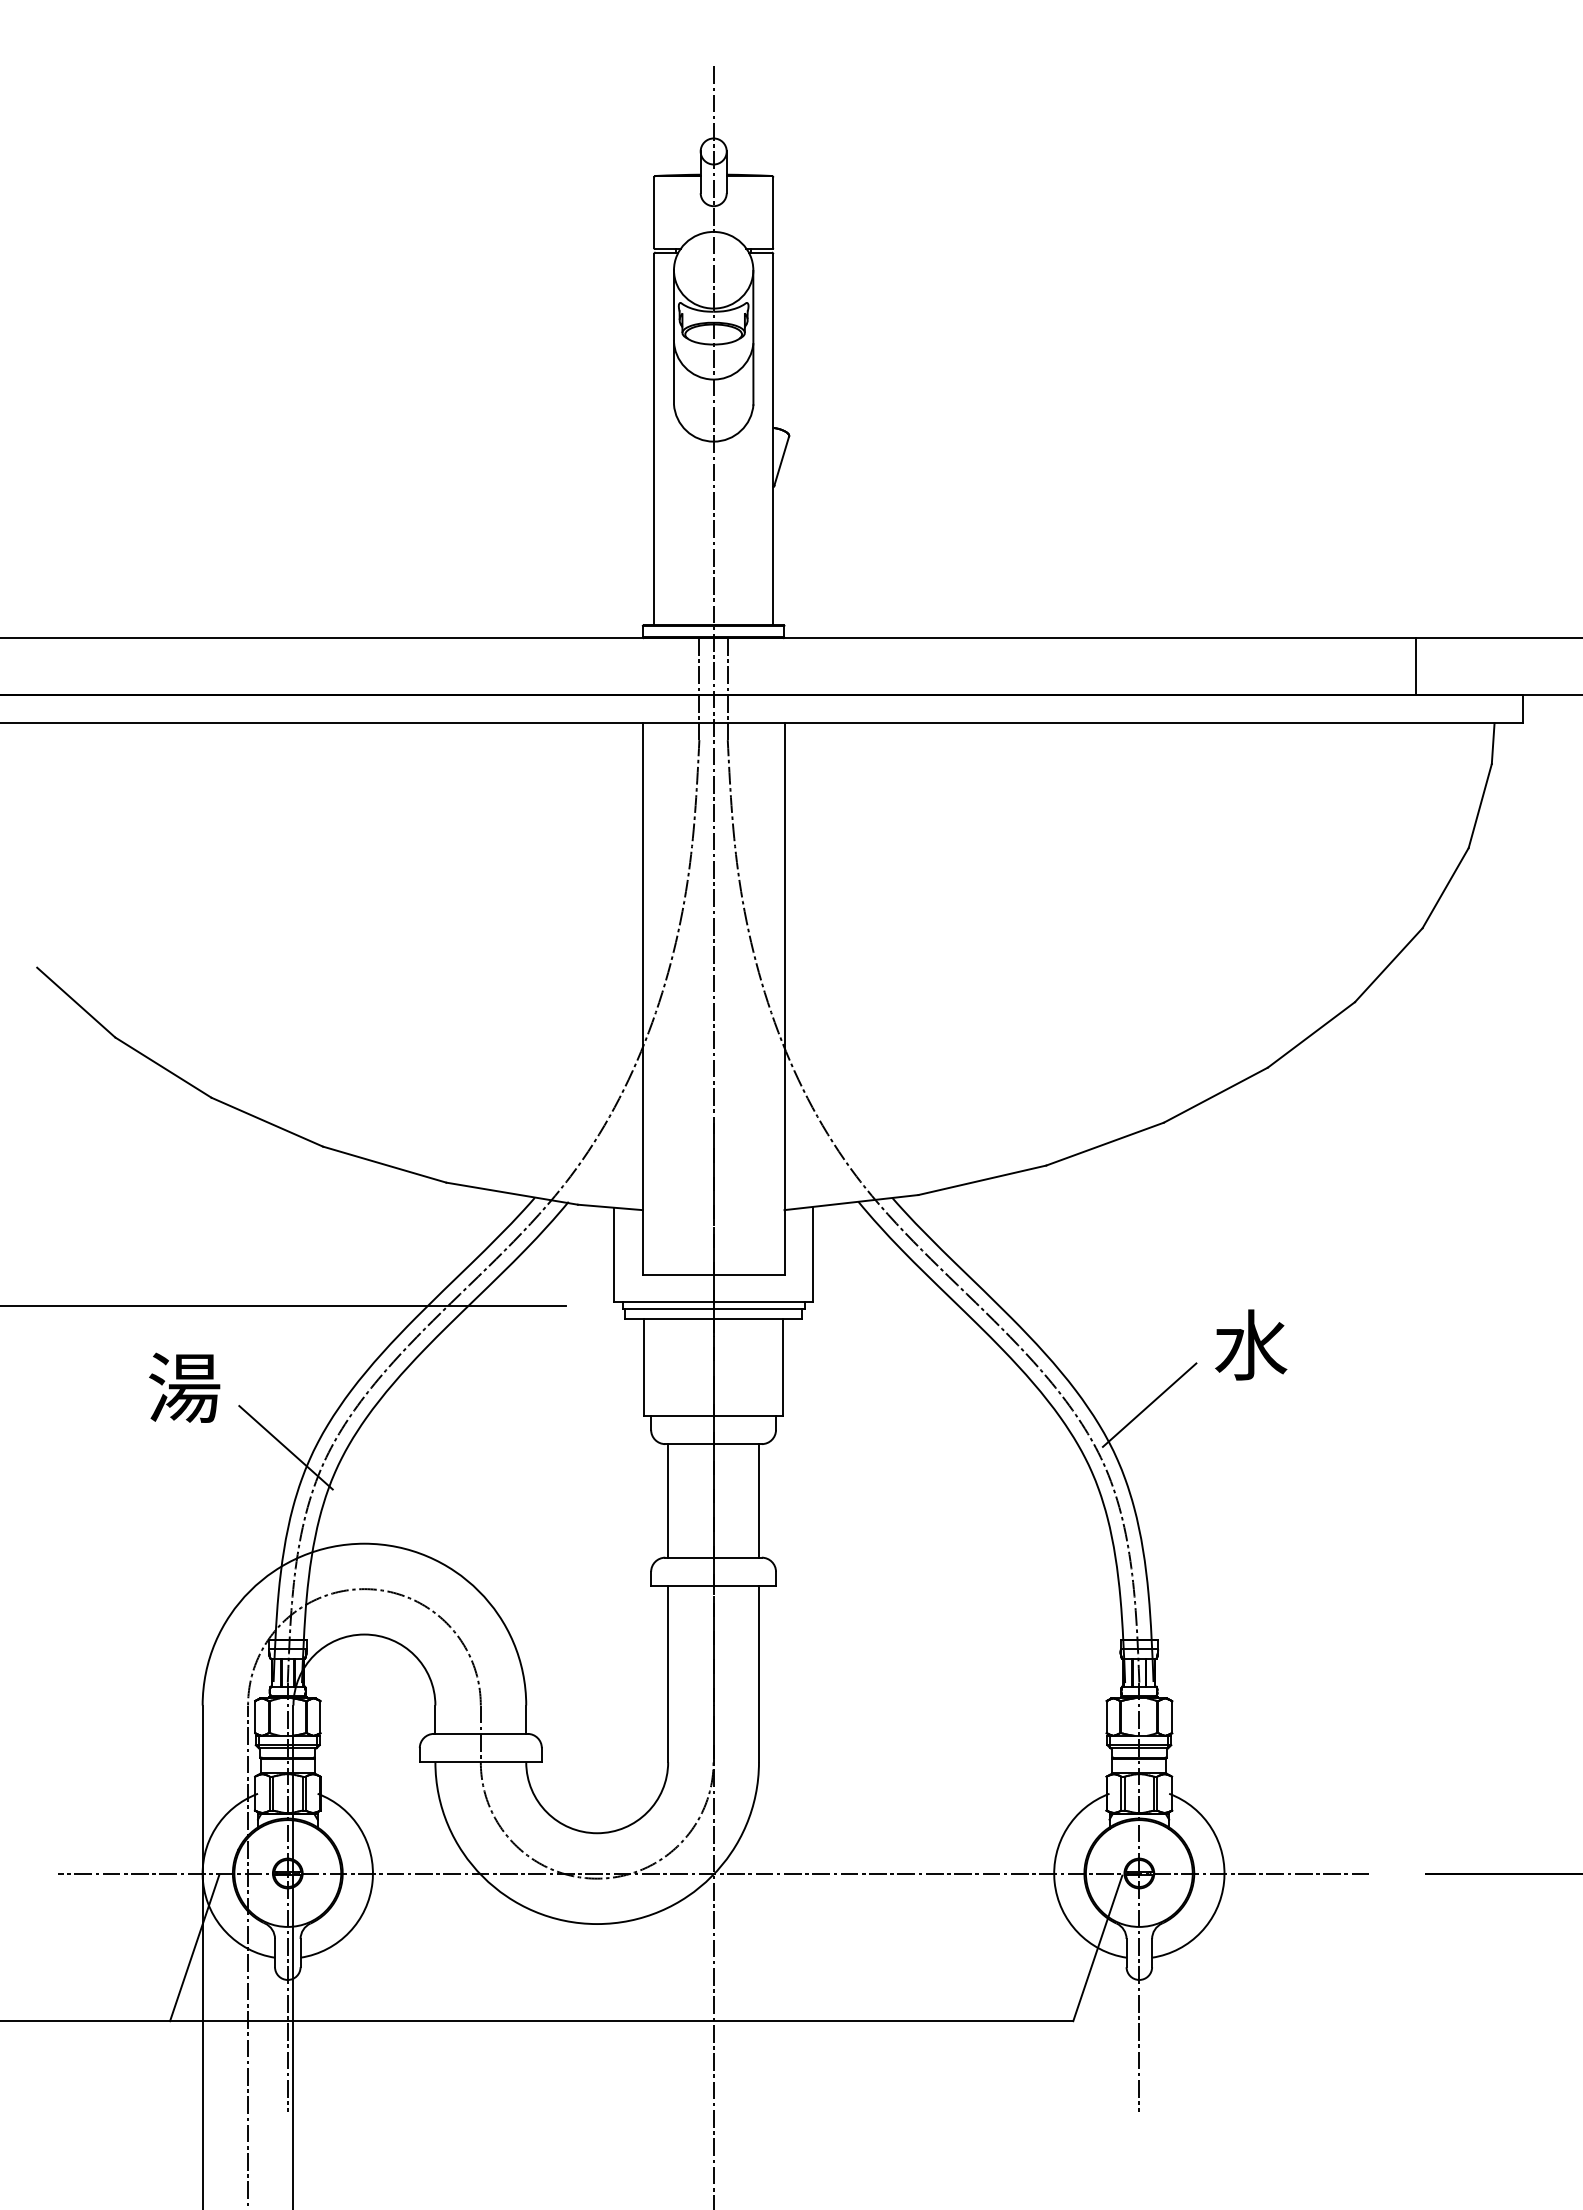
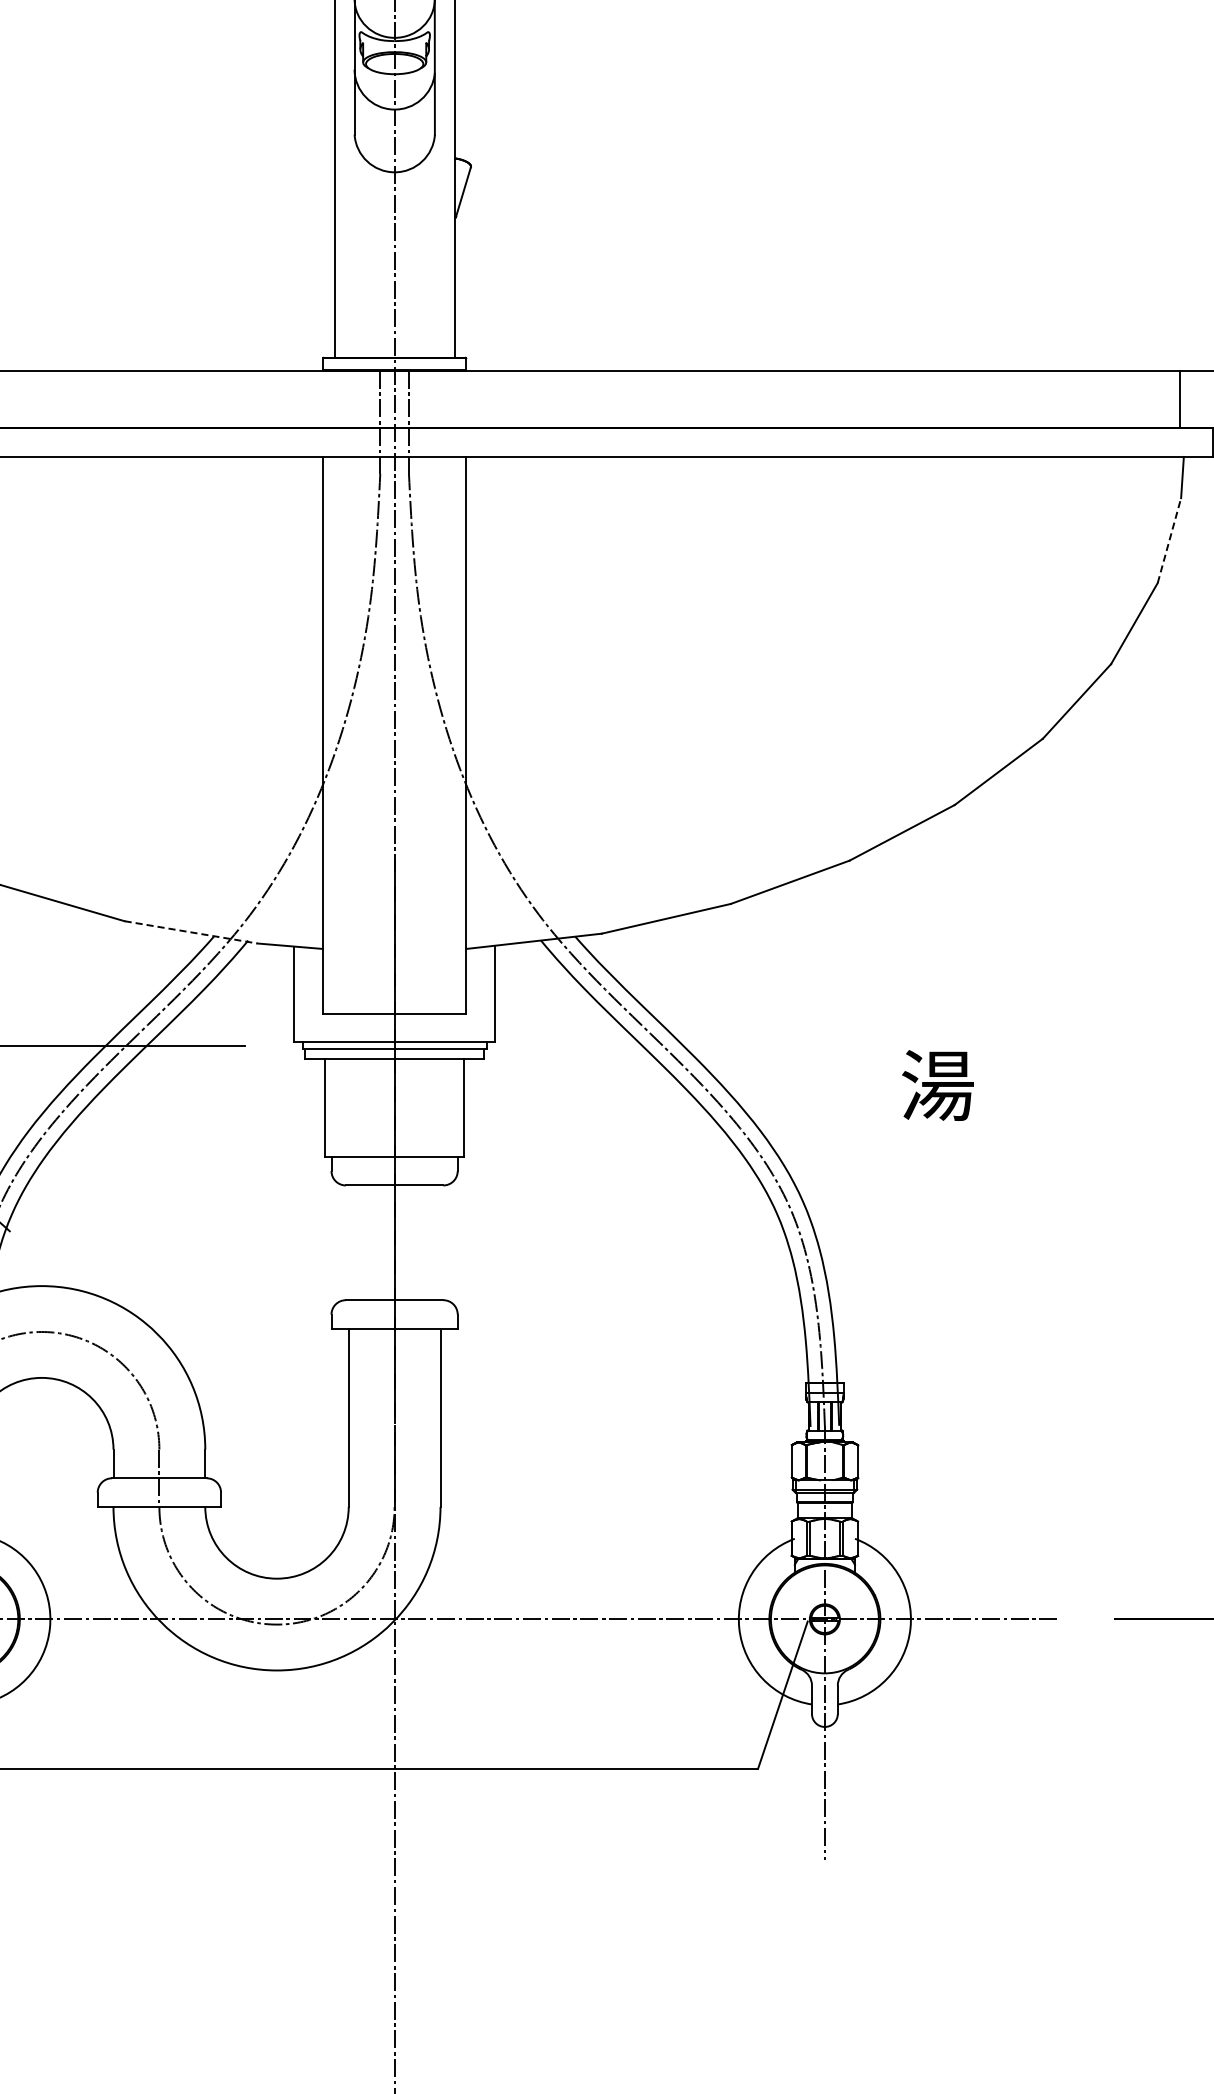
line: (1416, 666) -> (1180, 399), moved
line: (1480, 806) -> (1169, 541), solid -> dashed
line: (512, 1193) -> (191, 932), solid -> dashed
text: (1251, 1344) -> (938, 1084), 水 -> 湯
line: (1149, 1404) -> (835, 1145), removed
line: (668, 1500) -> (349, 1242), removed
line: (758, 1500) -> (440, 1242), removed

